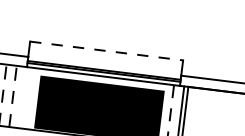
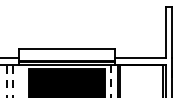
line: (107, 50) -> (67, 48), dashed -> solid

